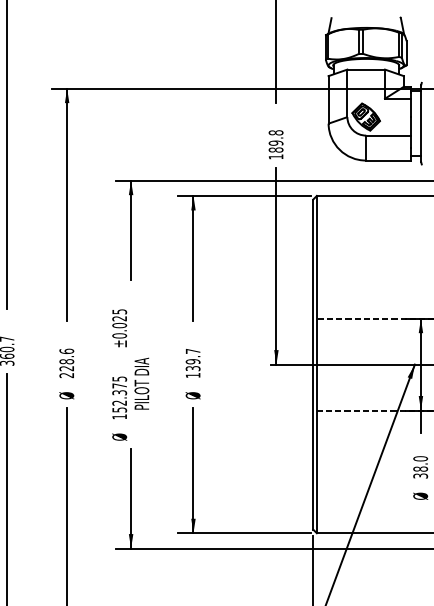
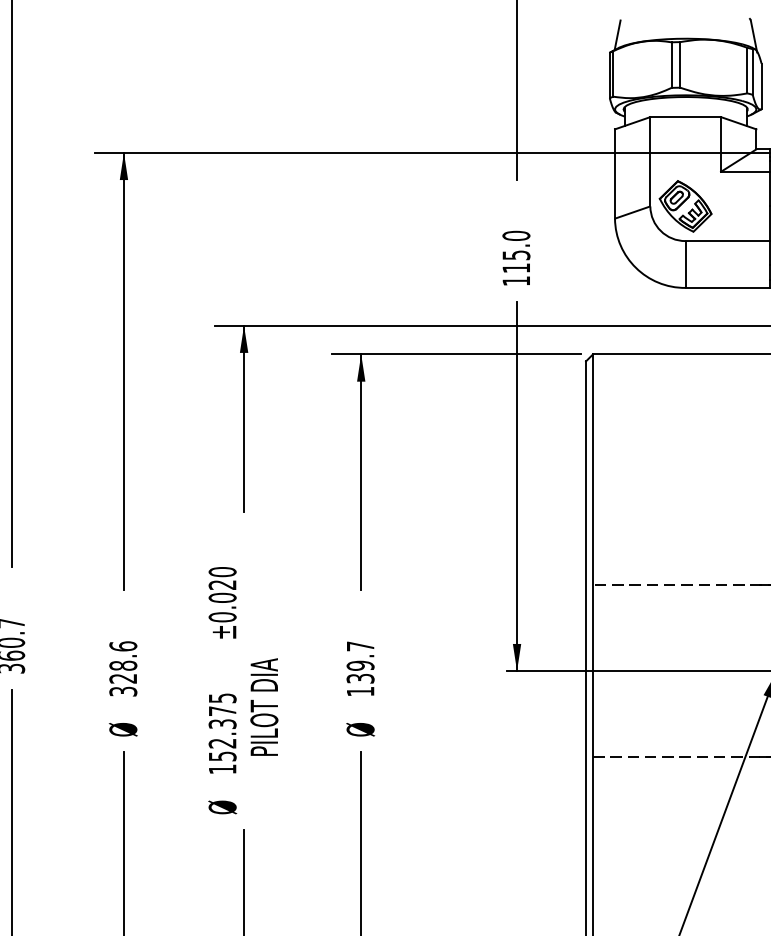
text: (275, 141) -> (515, 252), 189.8 -> 115.0
text: (119, 311) -> (222, 571), ±0.025 -> ±0.020
text: (67, 375) -> (124, 691), 228.6 -> 328.6

